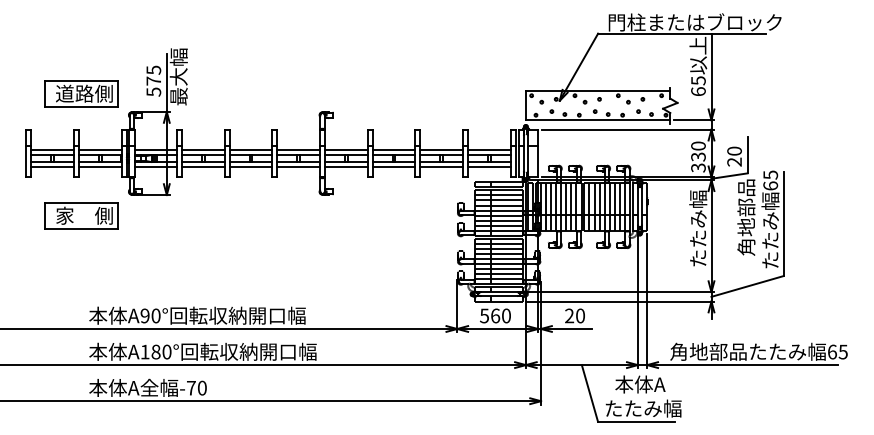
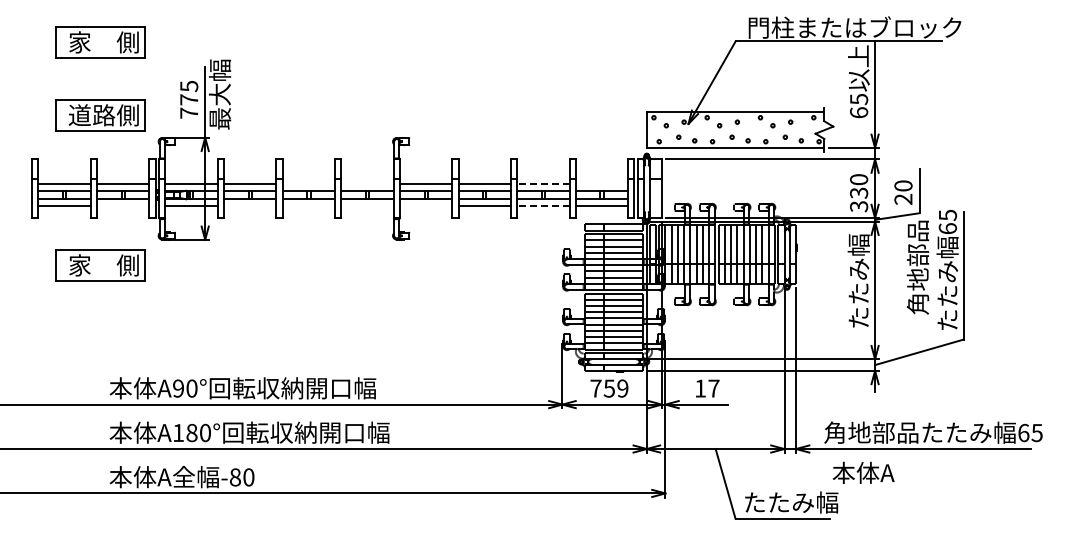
part: (81, 34) -> (100, 42), added
text: (154, 91) -> (189, 112), 575 -> 775
line: (250, 150) -> (308, 184), removed
line: (298, 150) -> (367, 184), removed
line: (441, 150) -> (542, 184), solid -> dashed
line: (489, 150) -> (601, 184), removed
line: (100, 167) -> (123, 205), removed
line: (203, 167) -> (250, 205), removed
line: (250, 167) -> (308, 205), removed
line: (298, 167) -> (367, 205), removed
line: (345, 167) -> (425, 205), removed
line: (441, 167) -> (542, 205), solid -> dashed
text: (495, 315) -> (609, 388), 560 -> 759
text: (575, 315) -> (707, 388), 20 -> 17
text: (640, 384) -> (863, 472), moved
text: (191, 388) -> (235, 477), -70 -> -80

